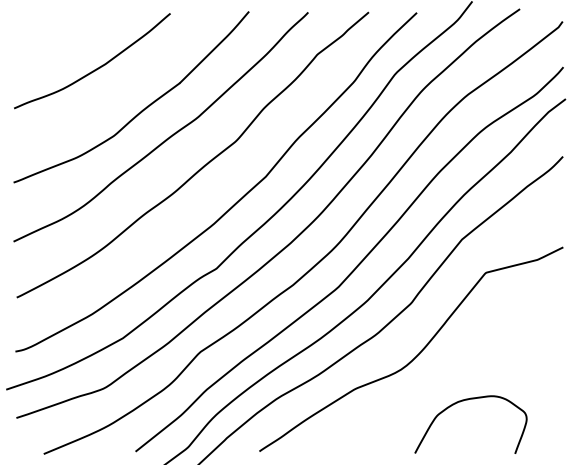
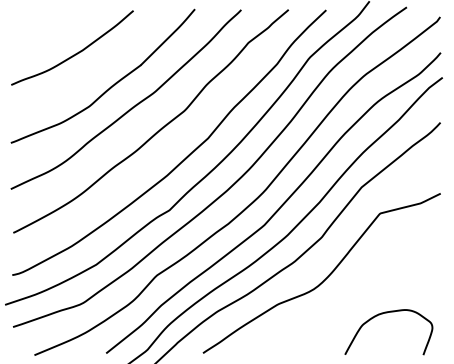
curve: (463, 401) -> (383, 314), moved

